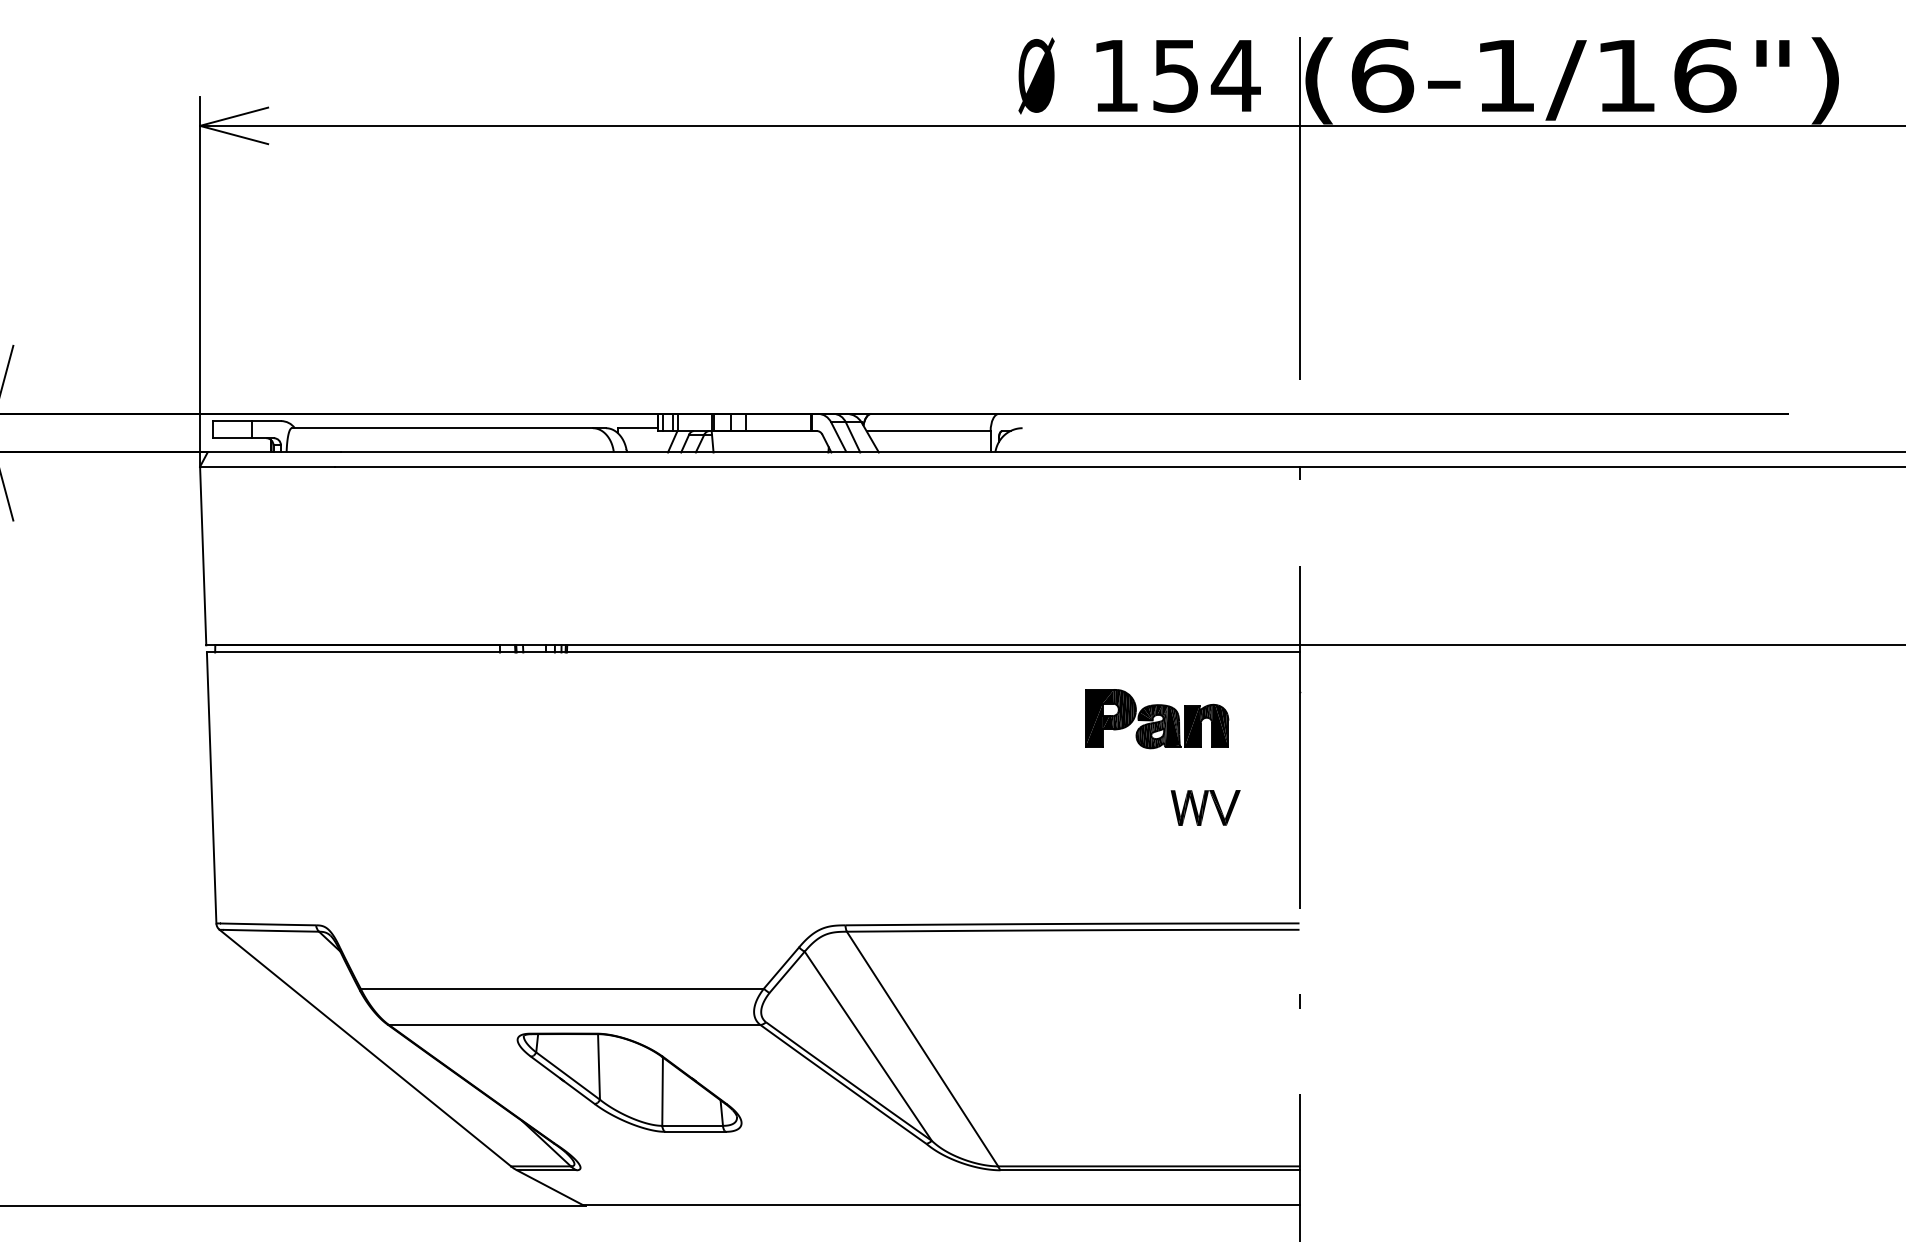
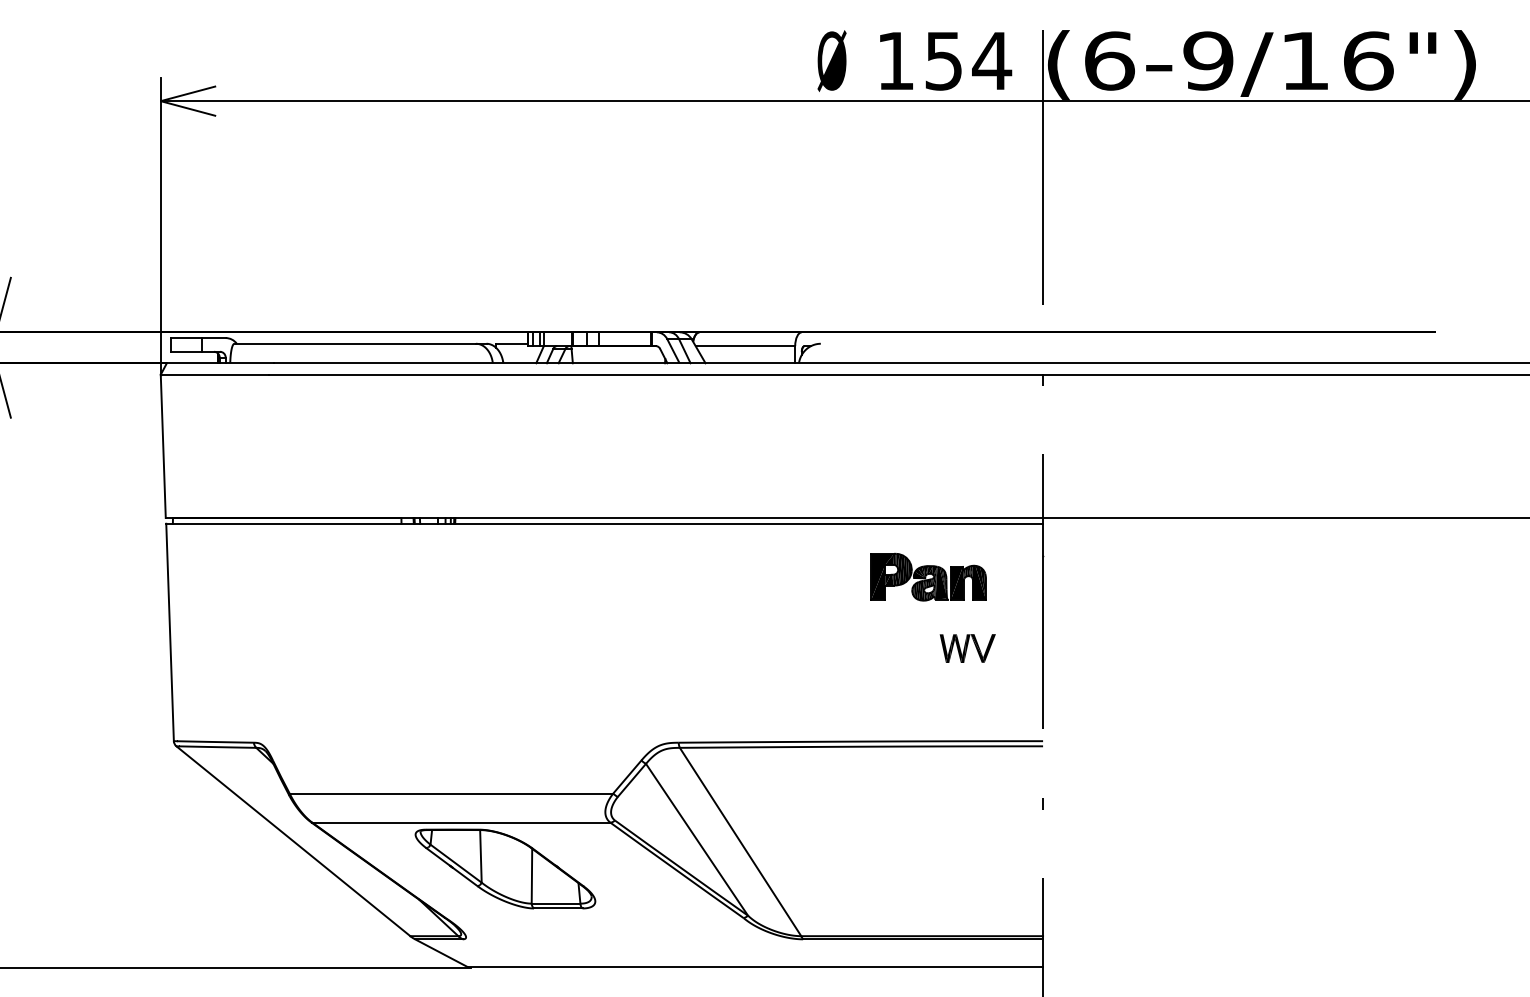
text: (1505, 75) -> (1208, 60), (6-1/16") -> (6-9/16")

